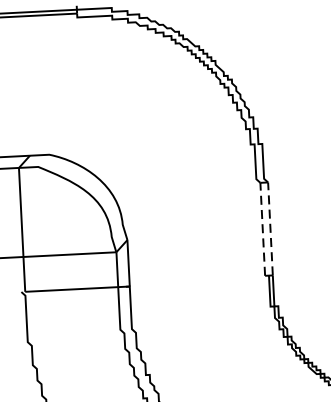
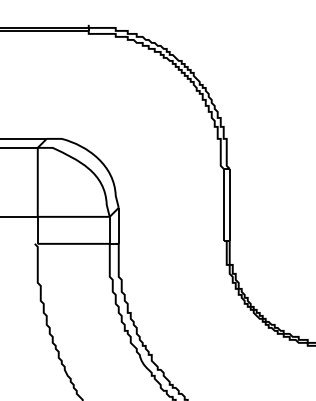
line: (262, 228) -> (223, 204), dashed -> solid
line: (270, 228) -> (229, 204), dashed -> solid

